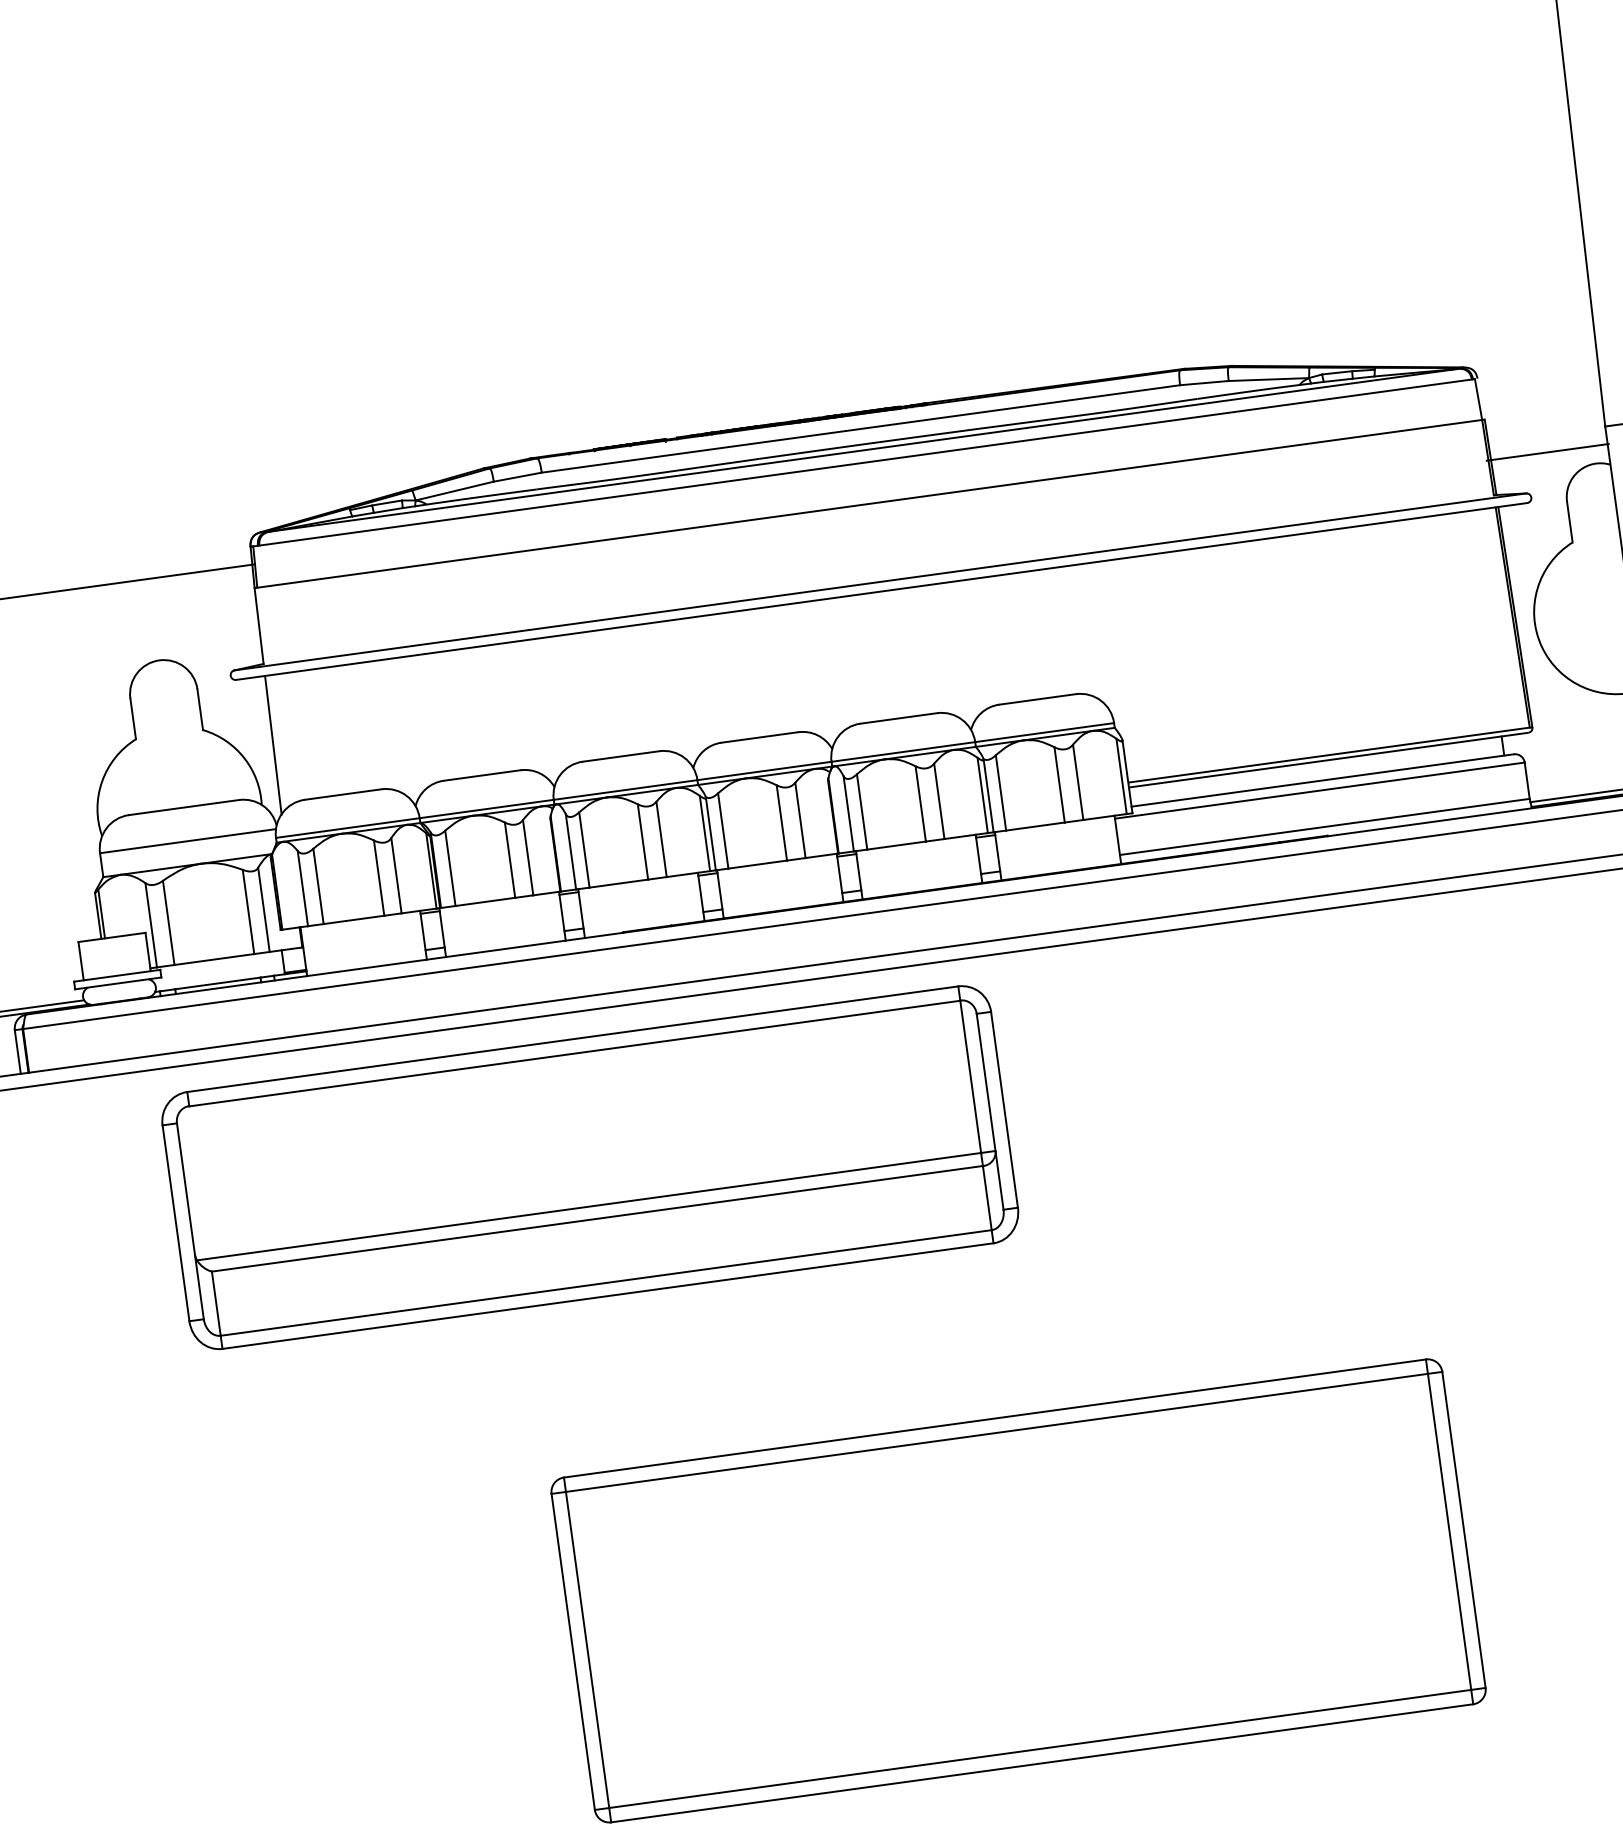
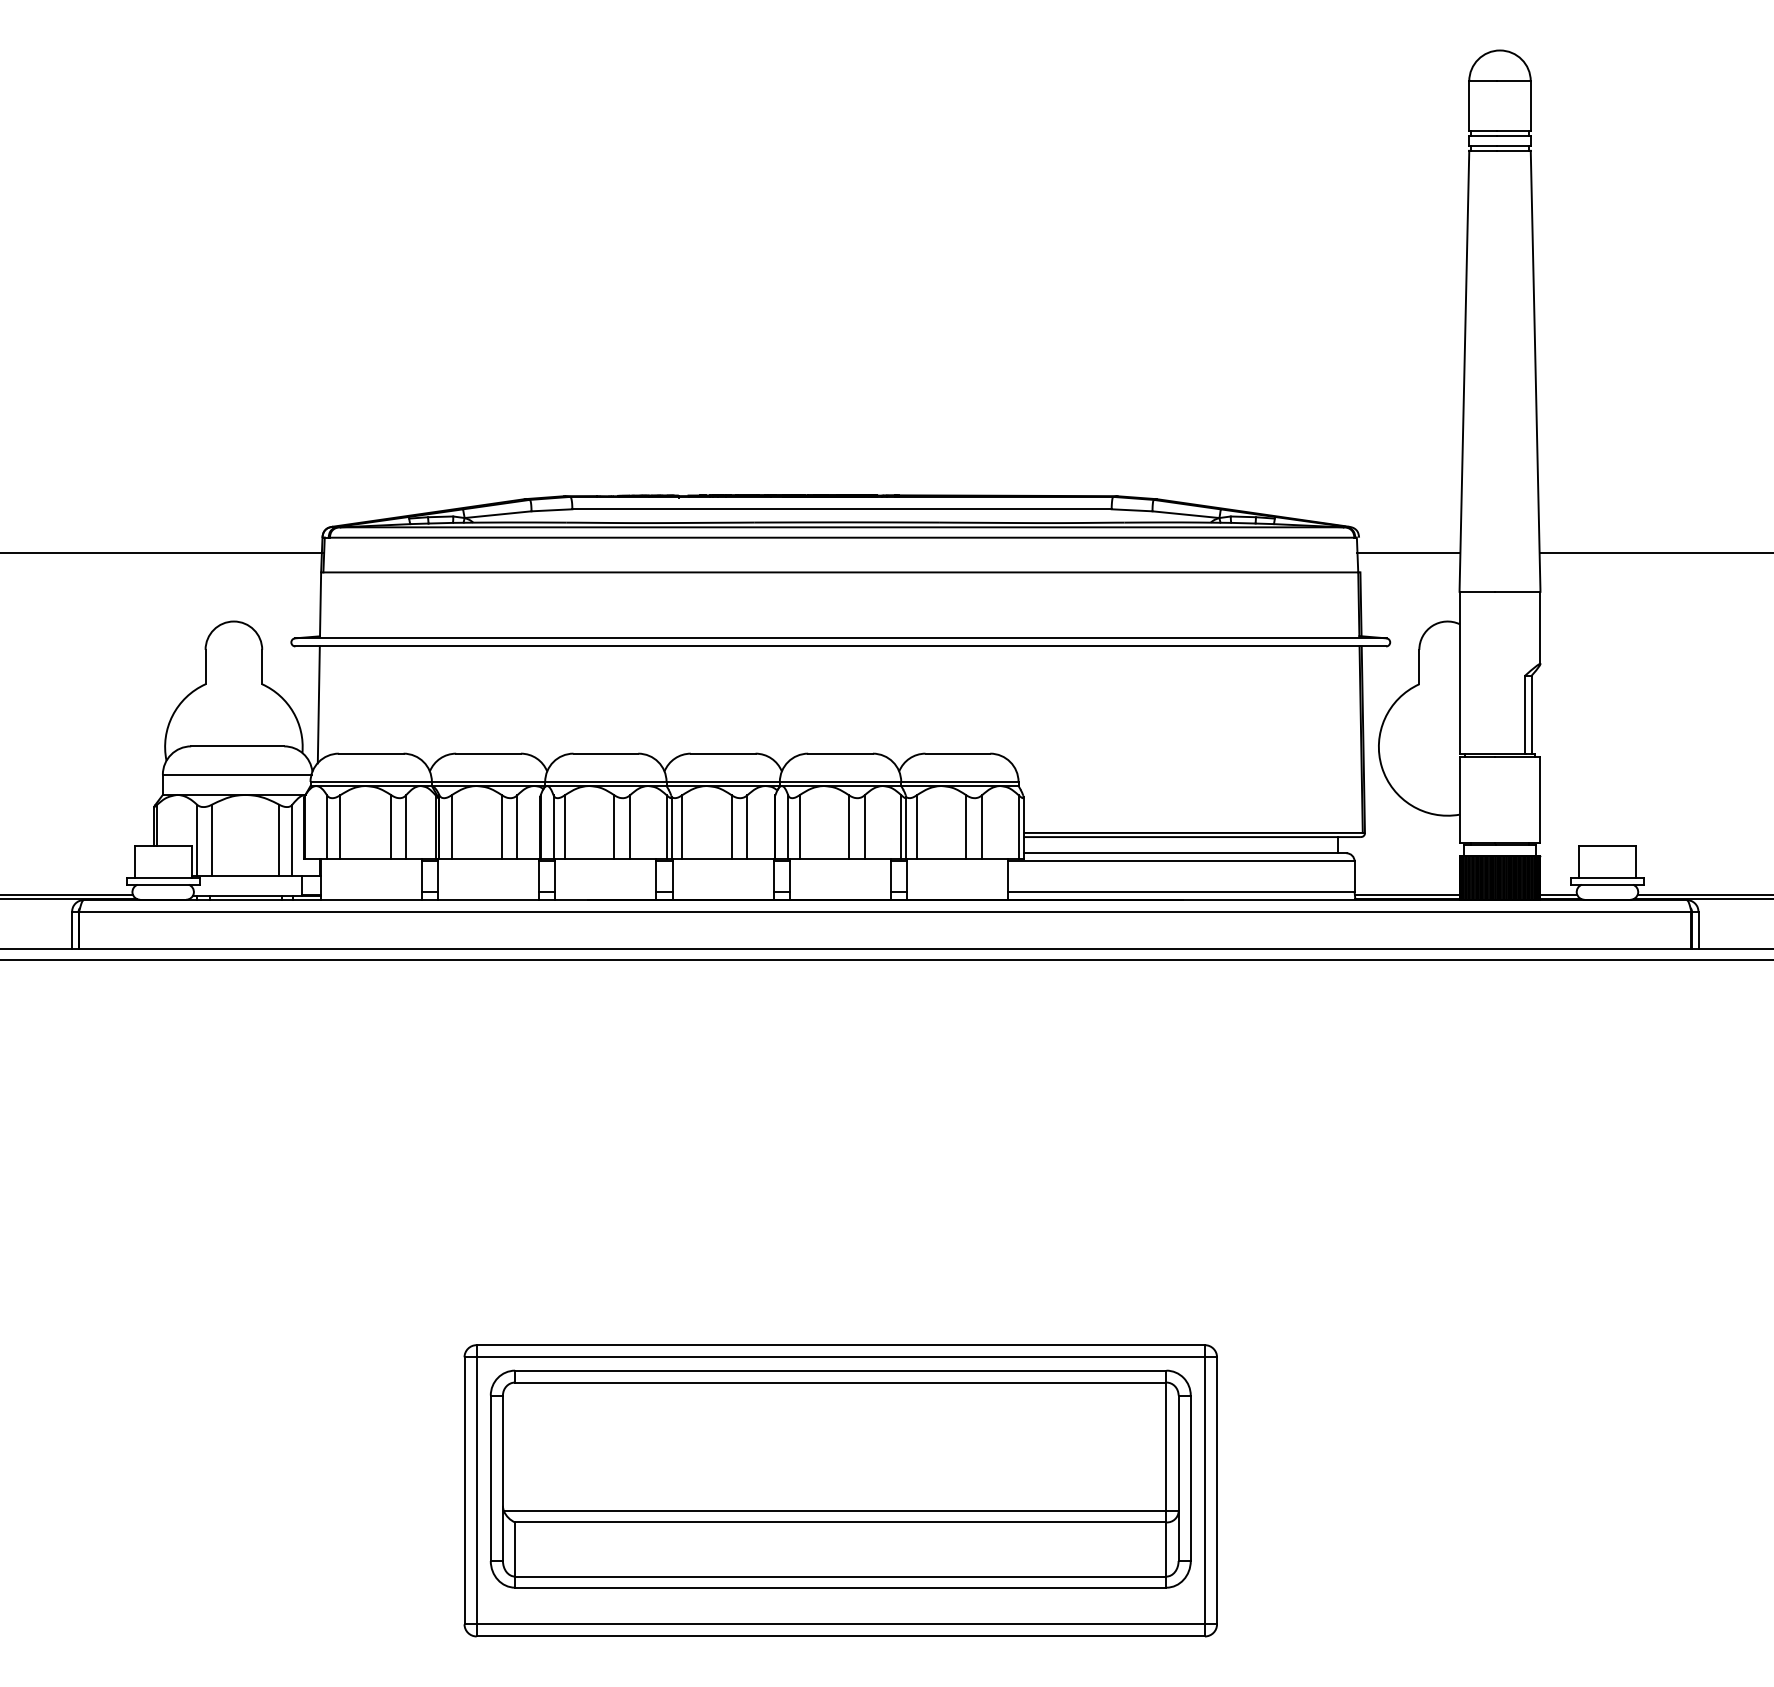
line: (1547, 452) -> (1408, 552), moved
part: (589, 1166) -> (840, 1478), moved

